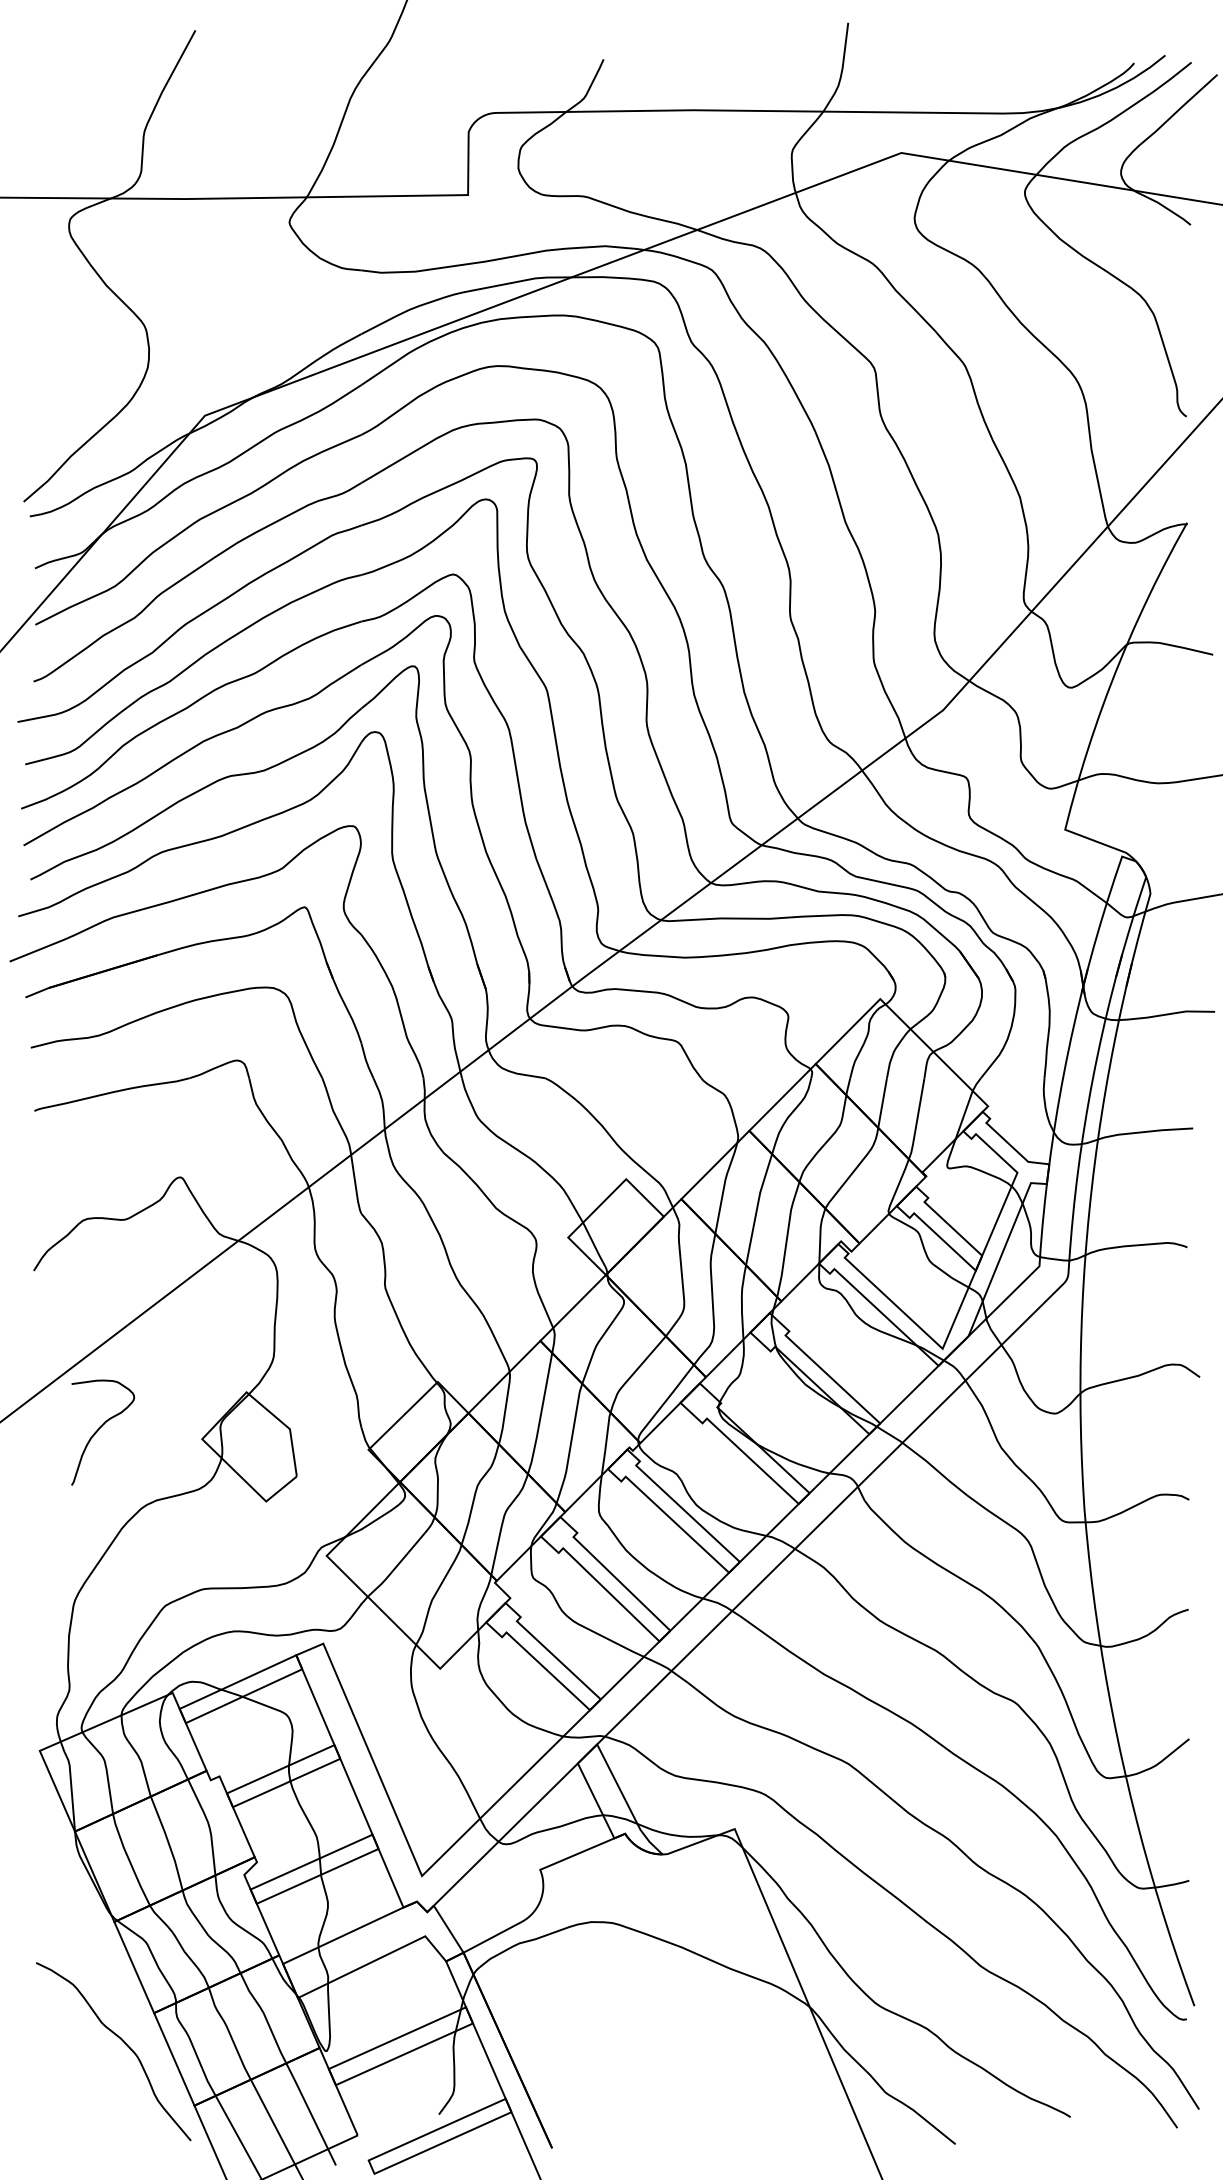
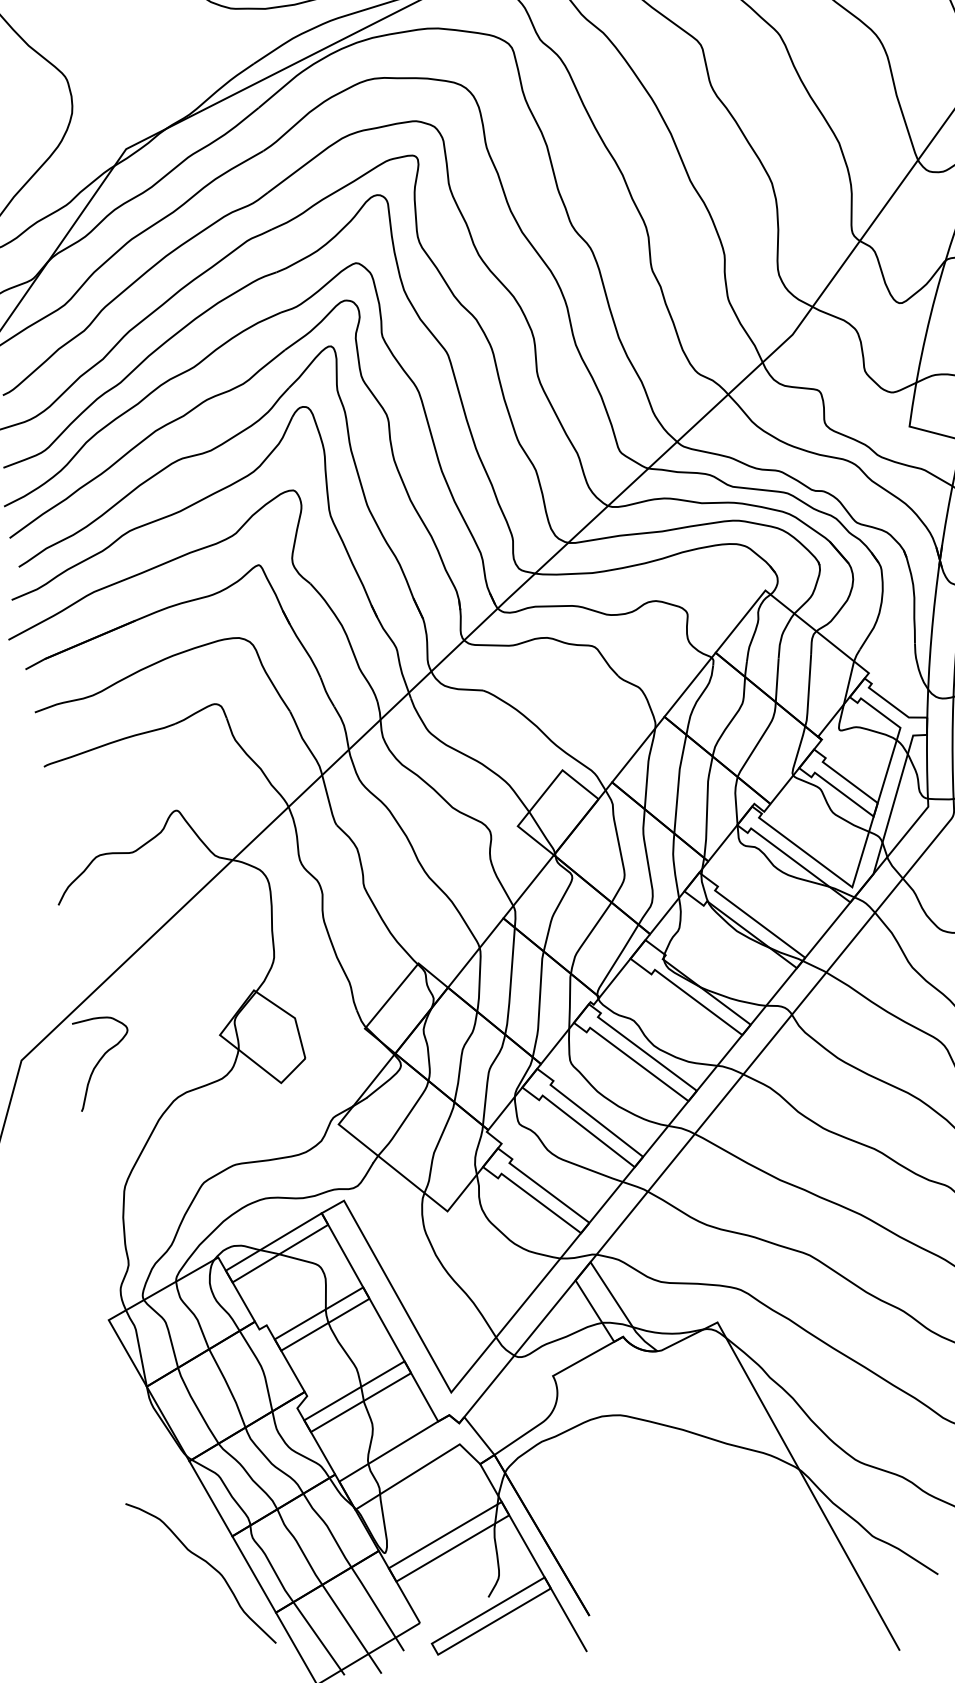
curve: (100, 1428) -> (101, 1059), moved

